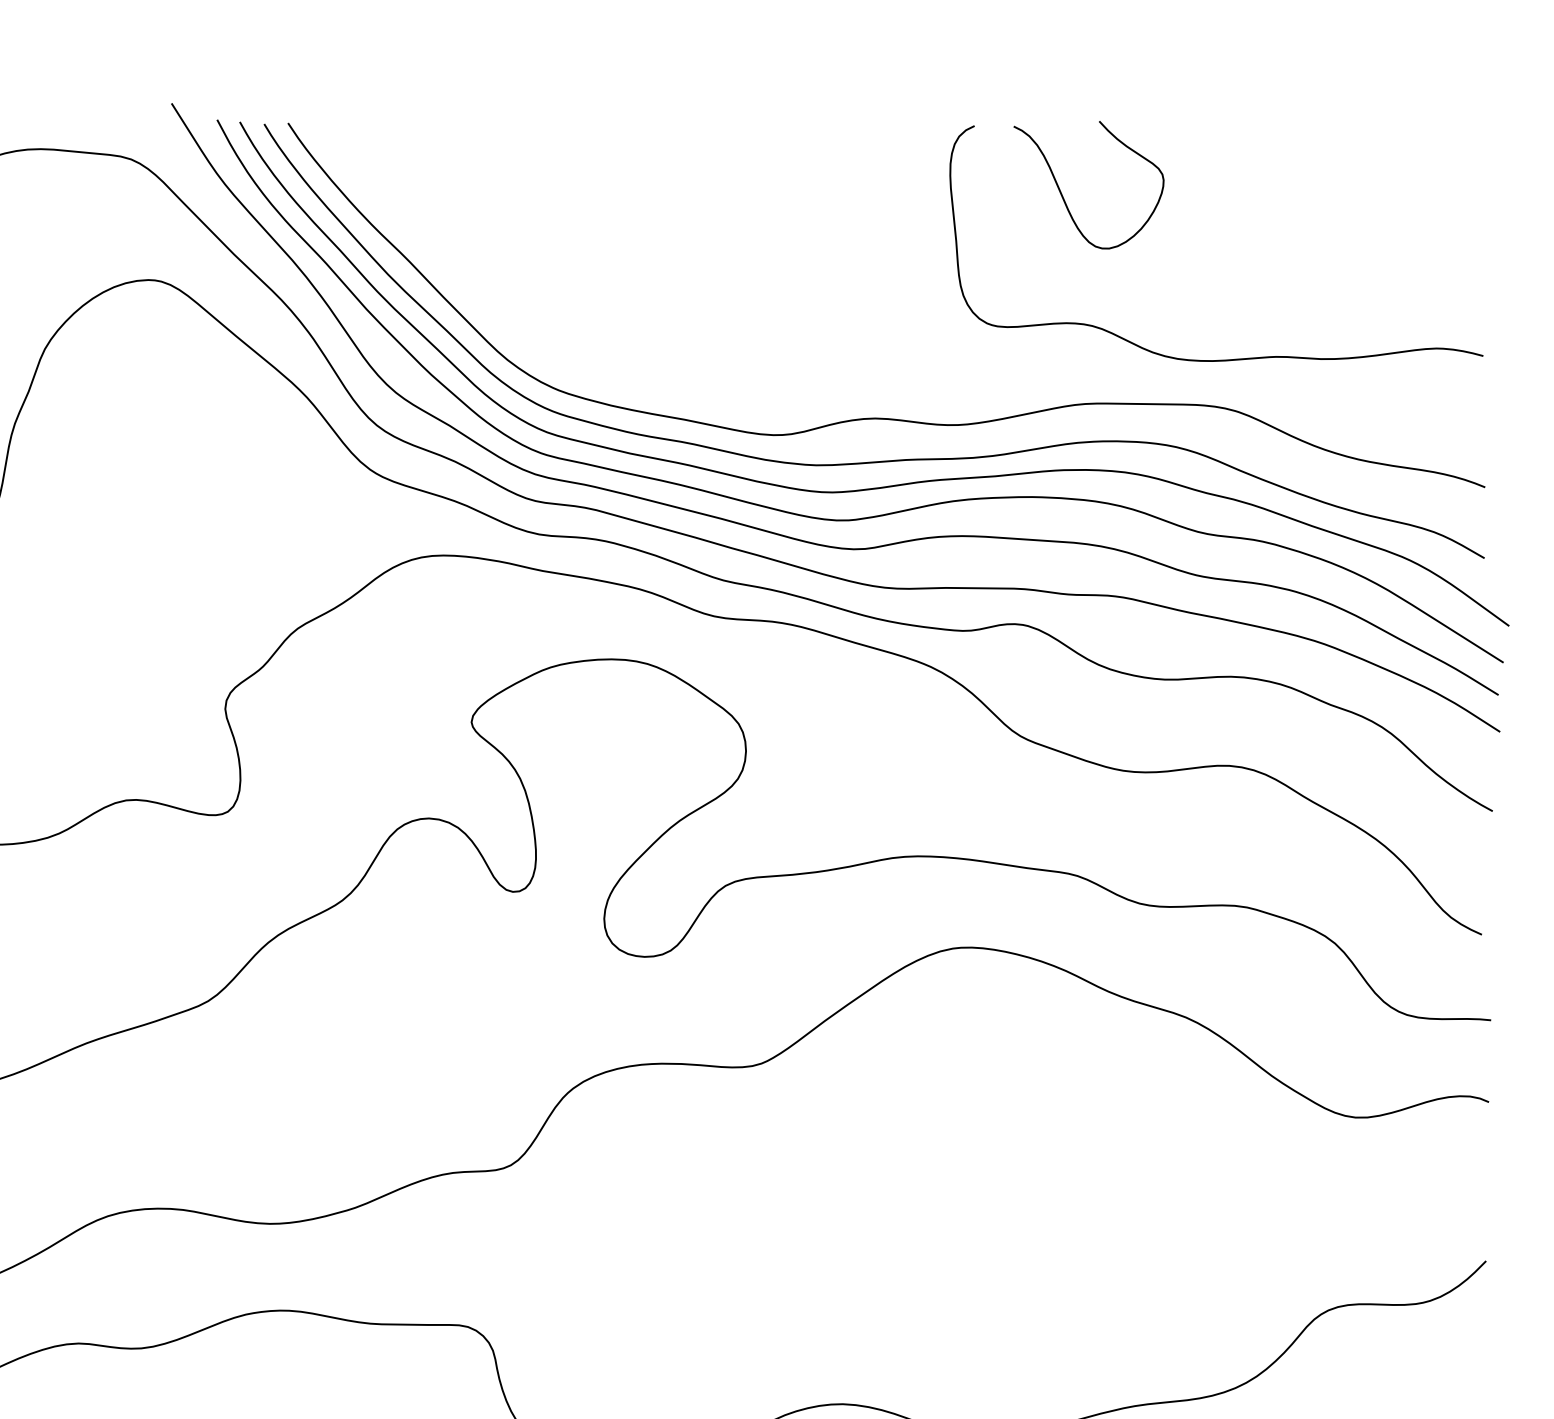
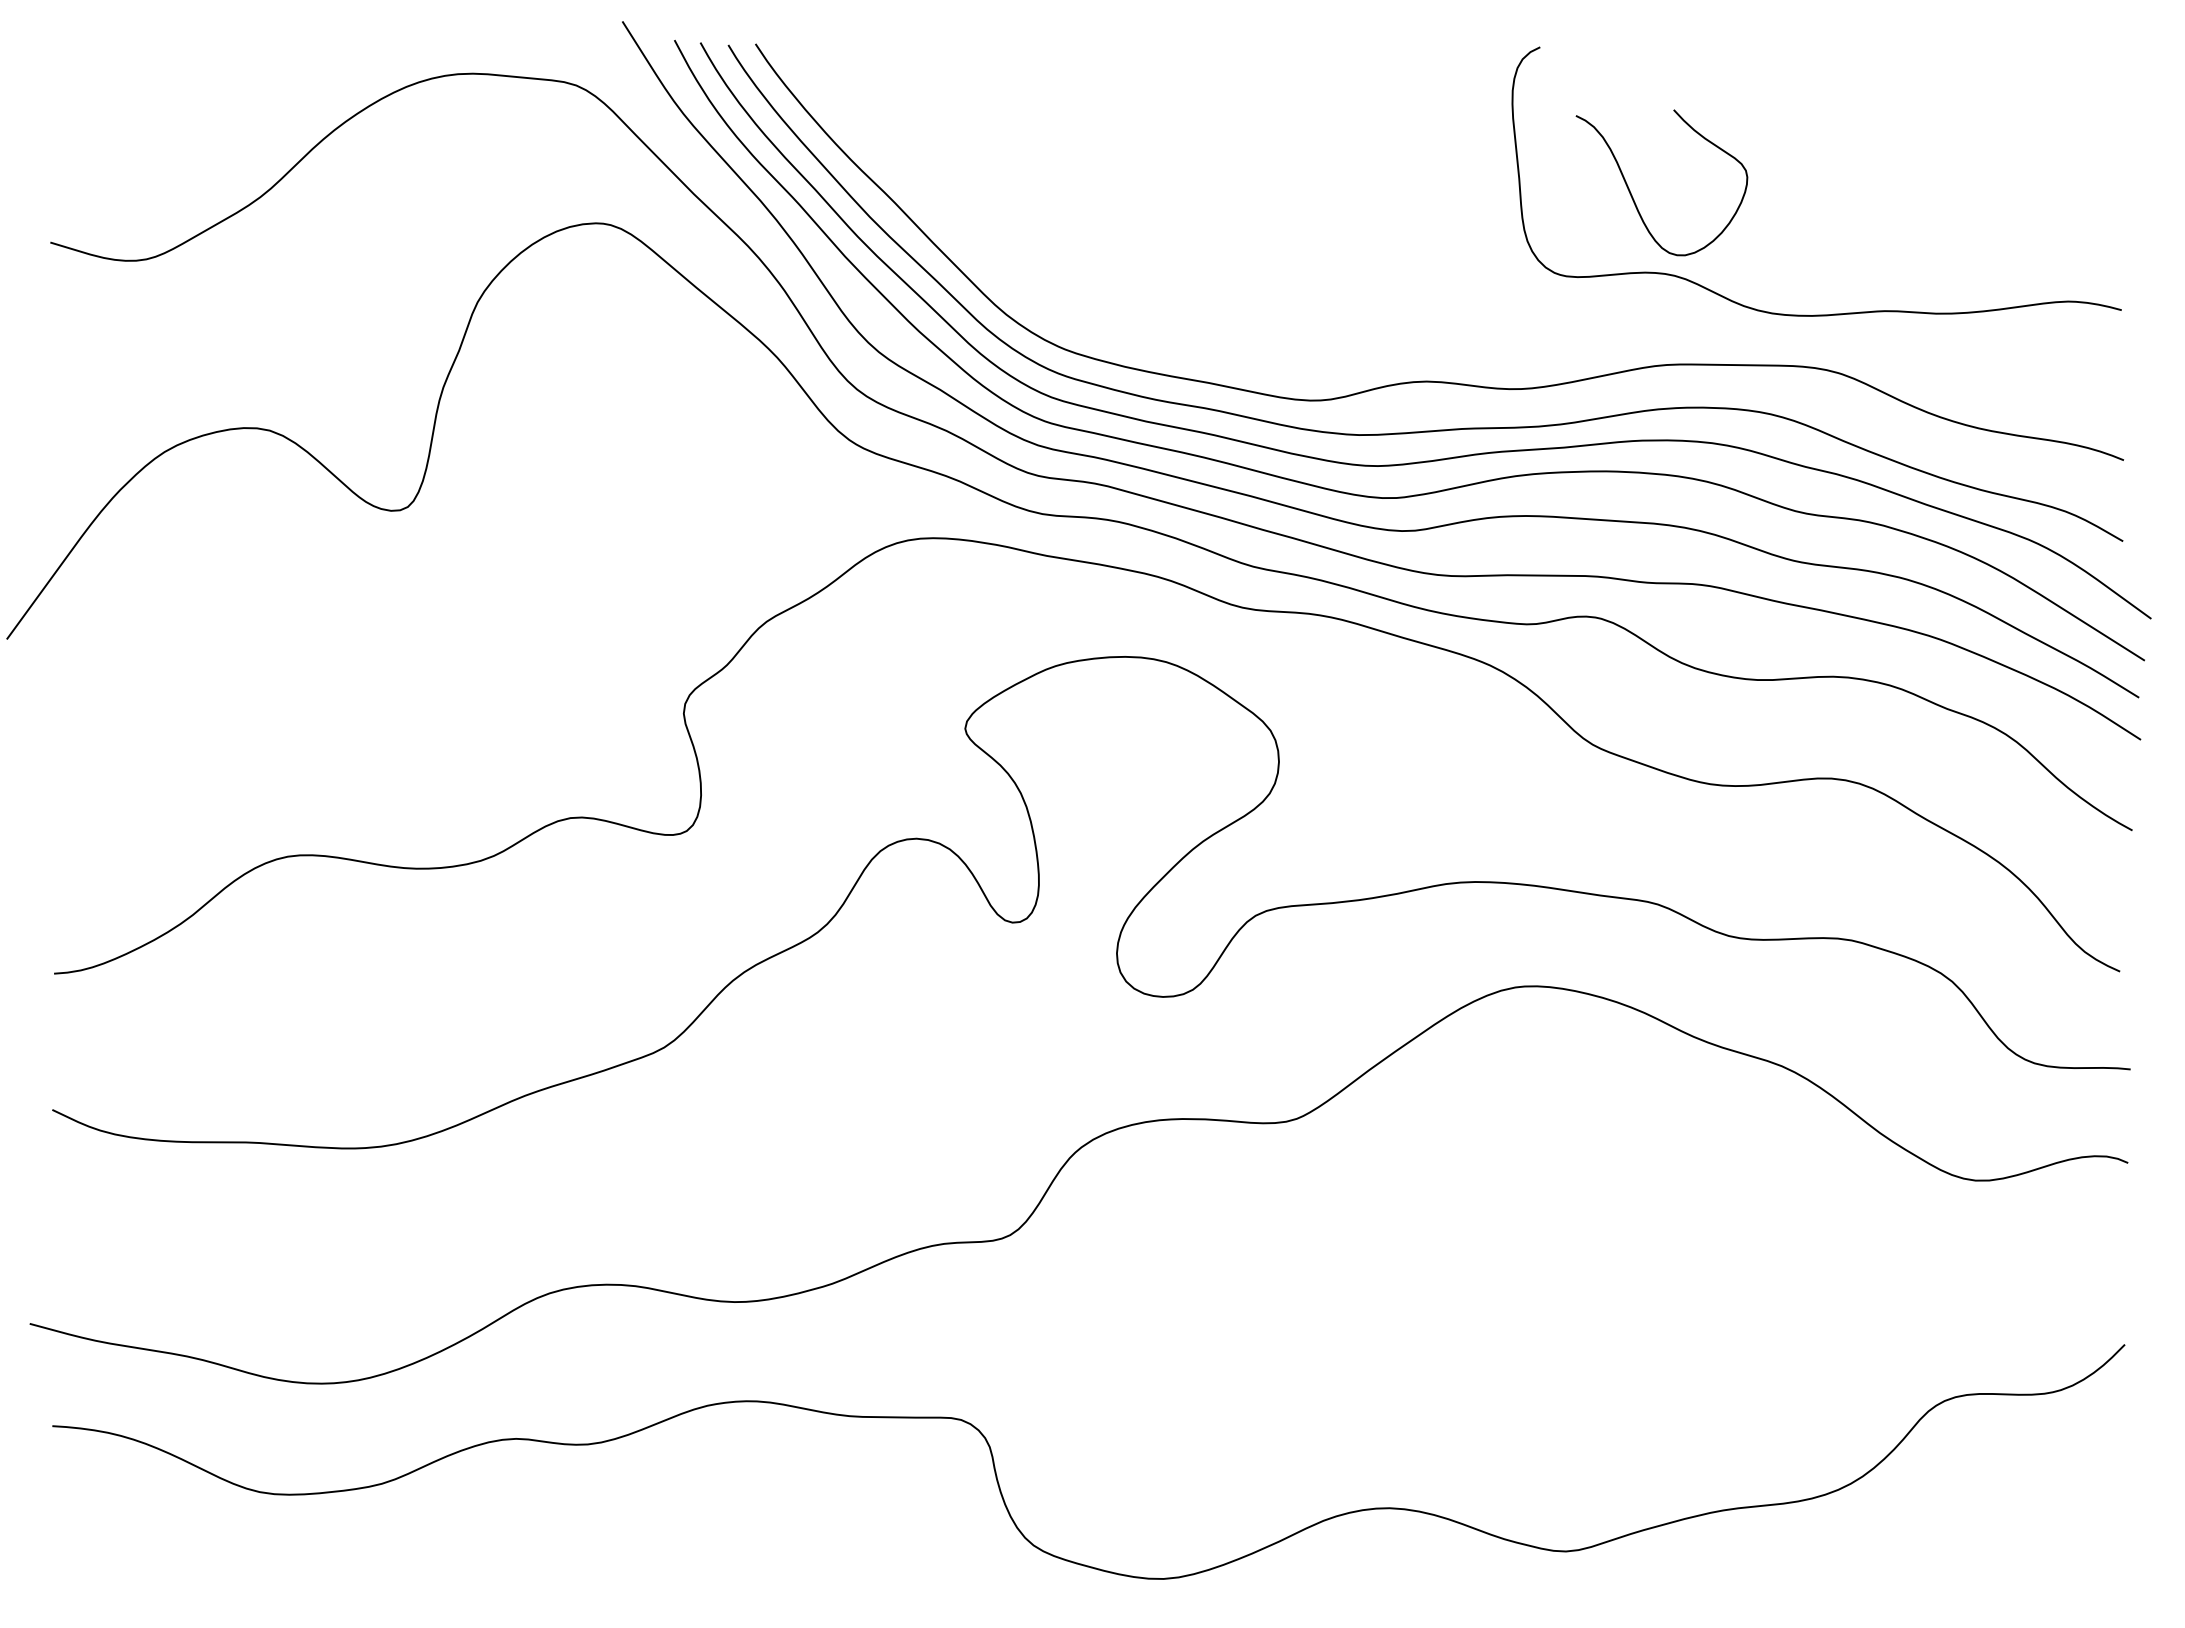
curve: (1062, 193) -> (1631, 192), moved

